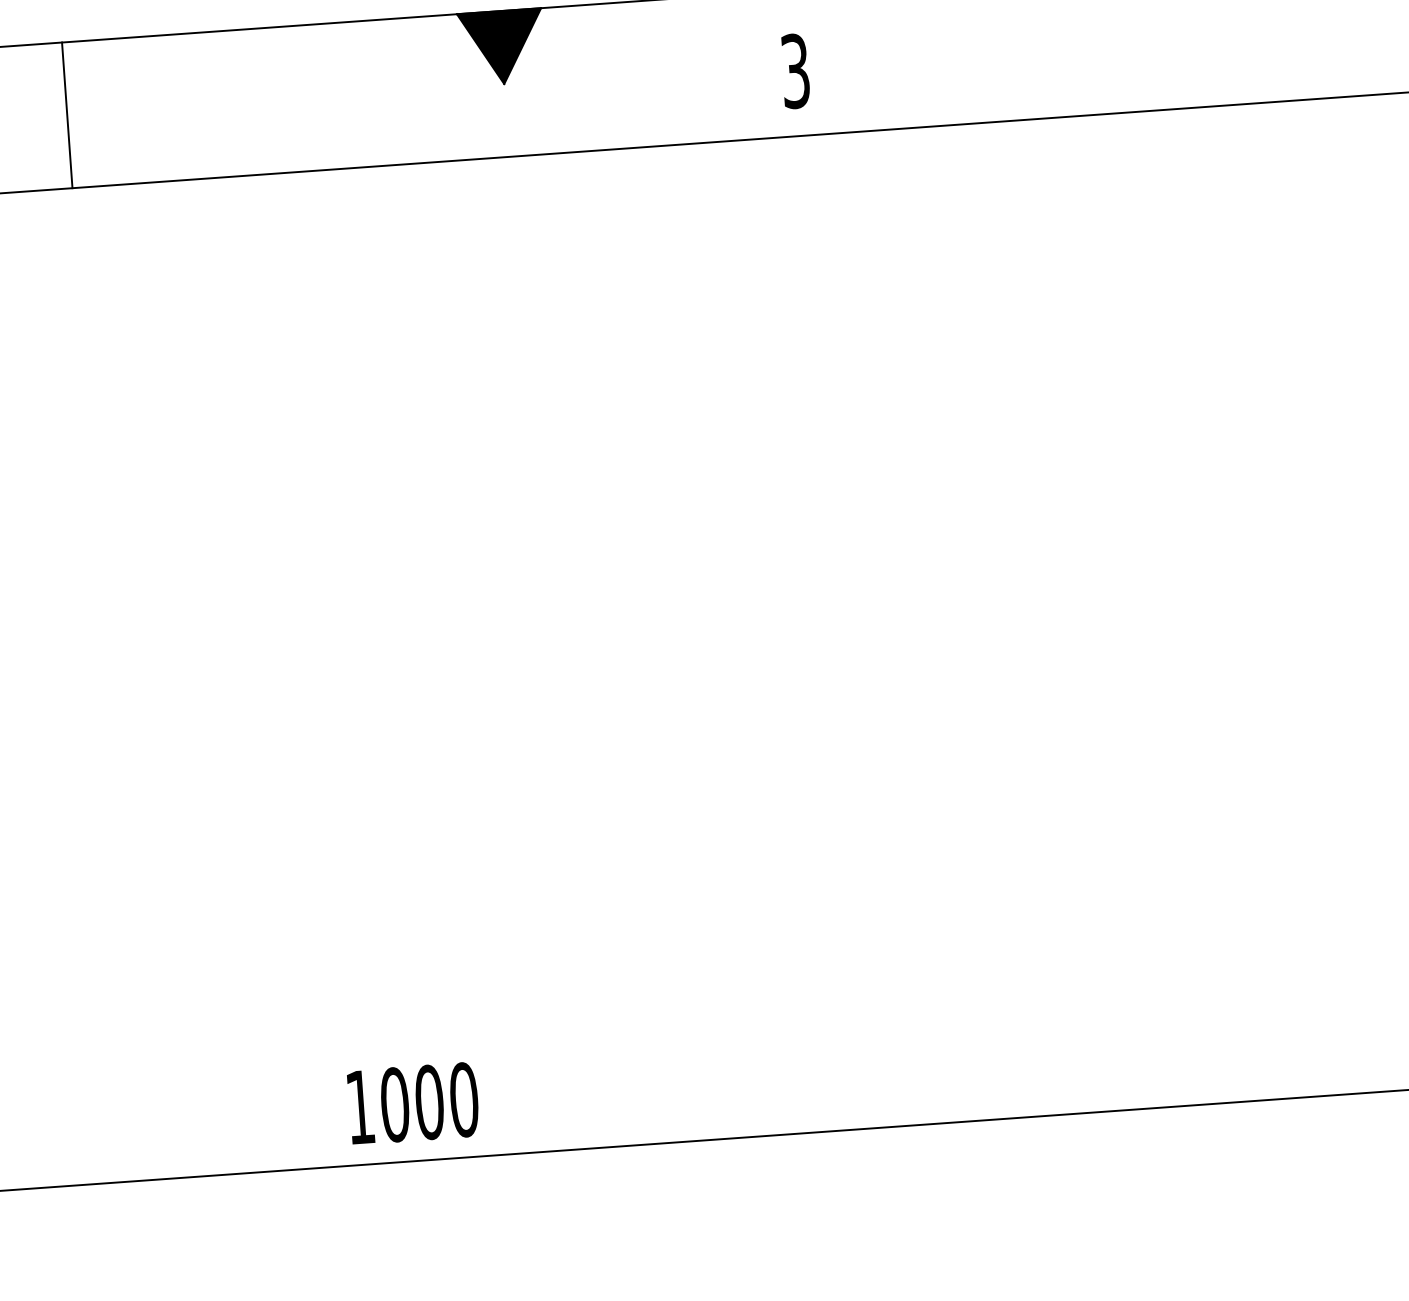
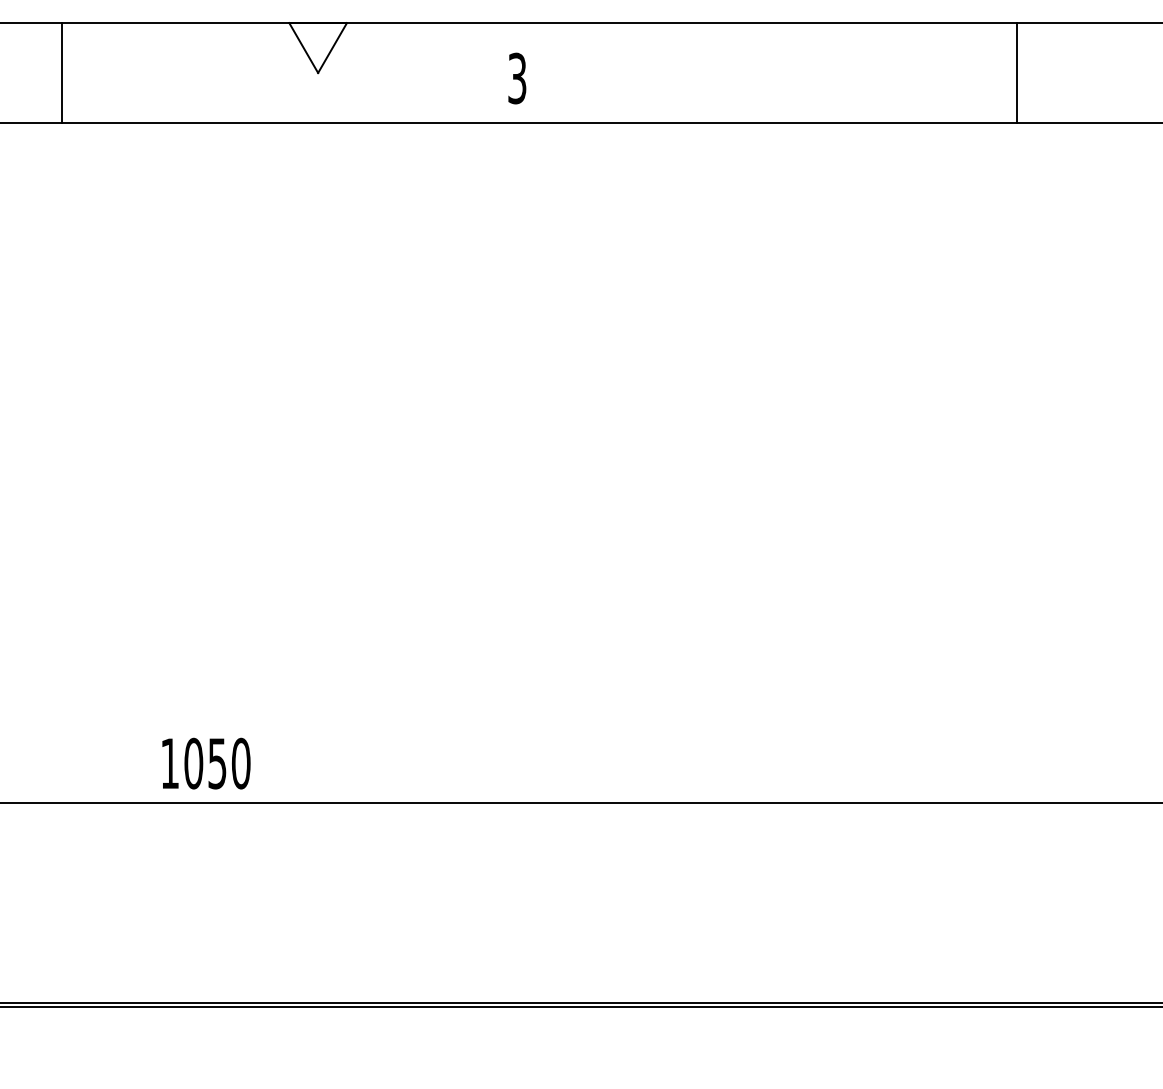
fill: (500, 48) -> (317, 48), removed
line: (66, 114) -> (61, 72), moved
text: (429, 1102) -> (217, 763), 1000 -> 1050

